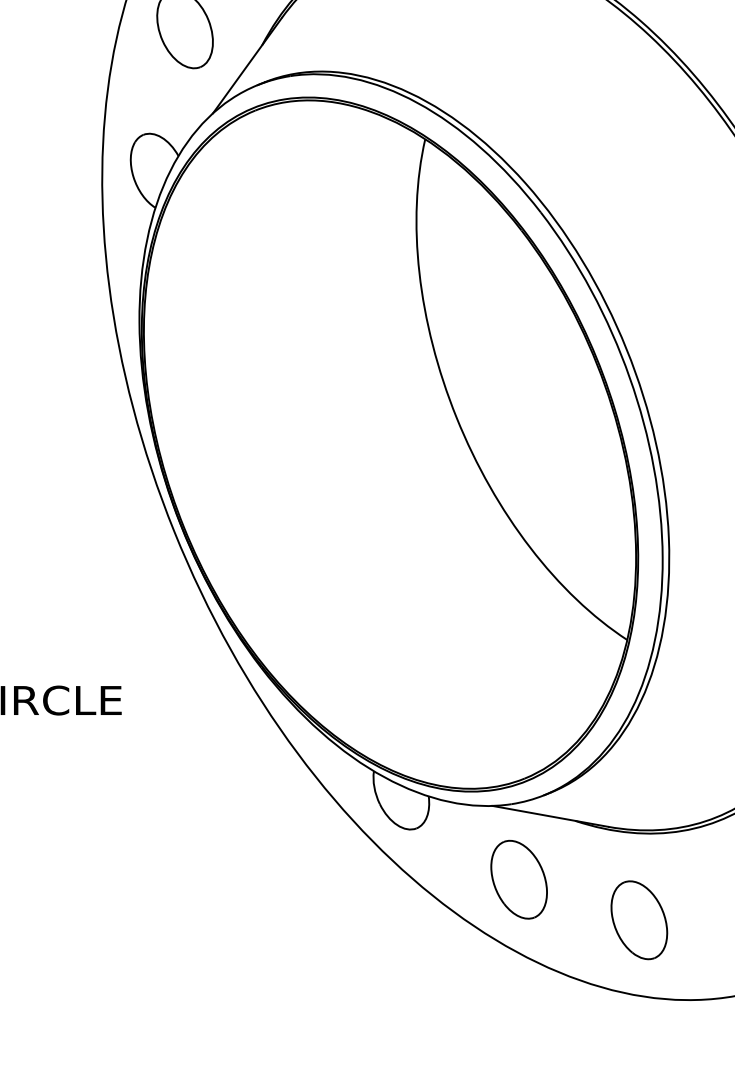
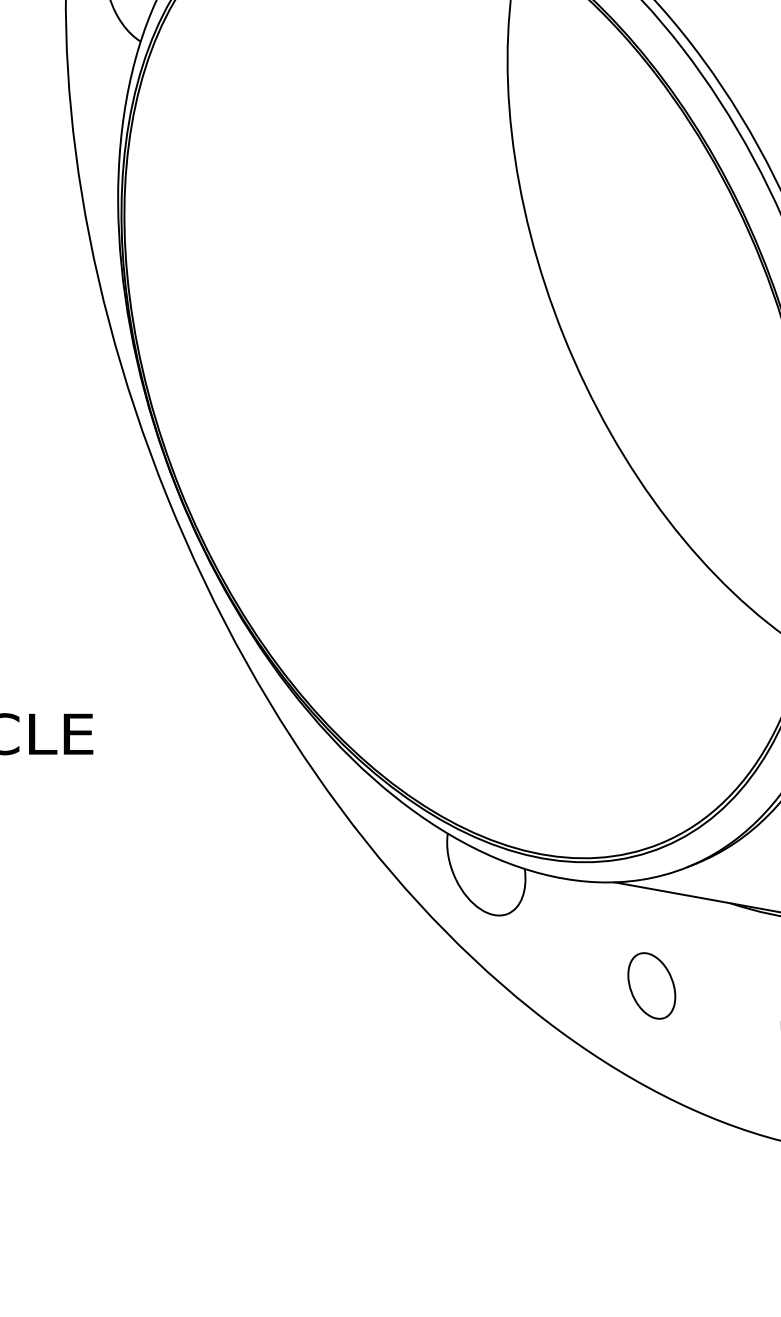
part: (518, 879) -> (650, 985), size x0.6

